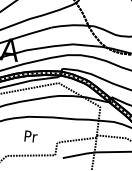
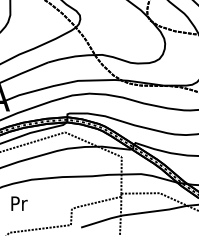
text: (31, 136) -> (19, 203), moved

